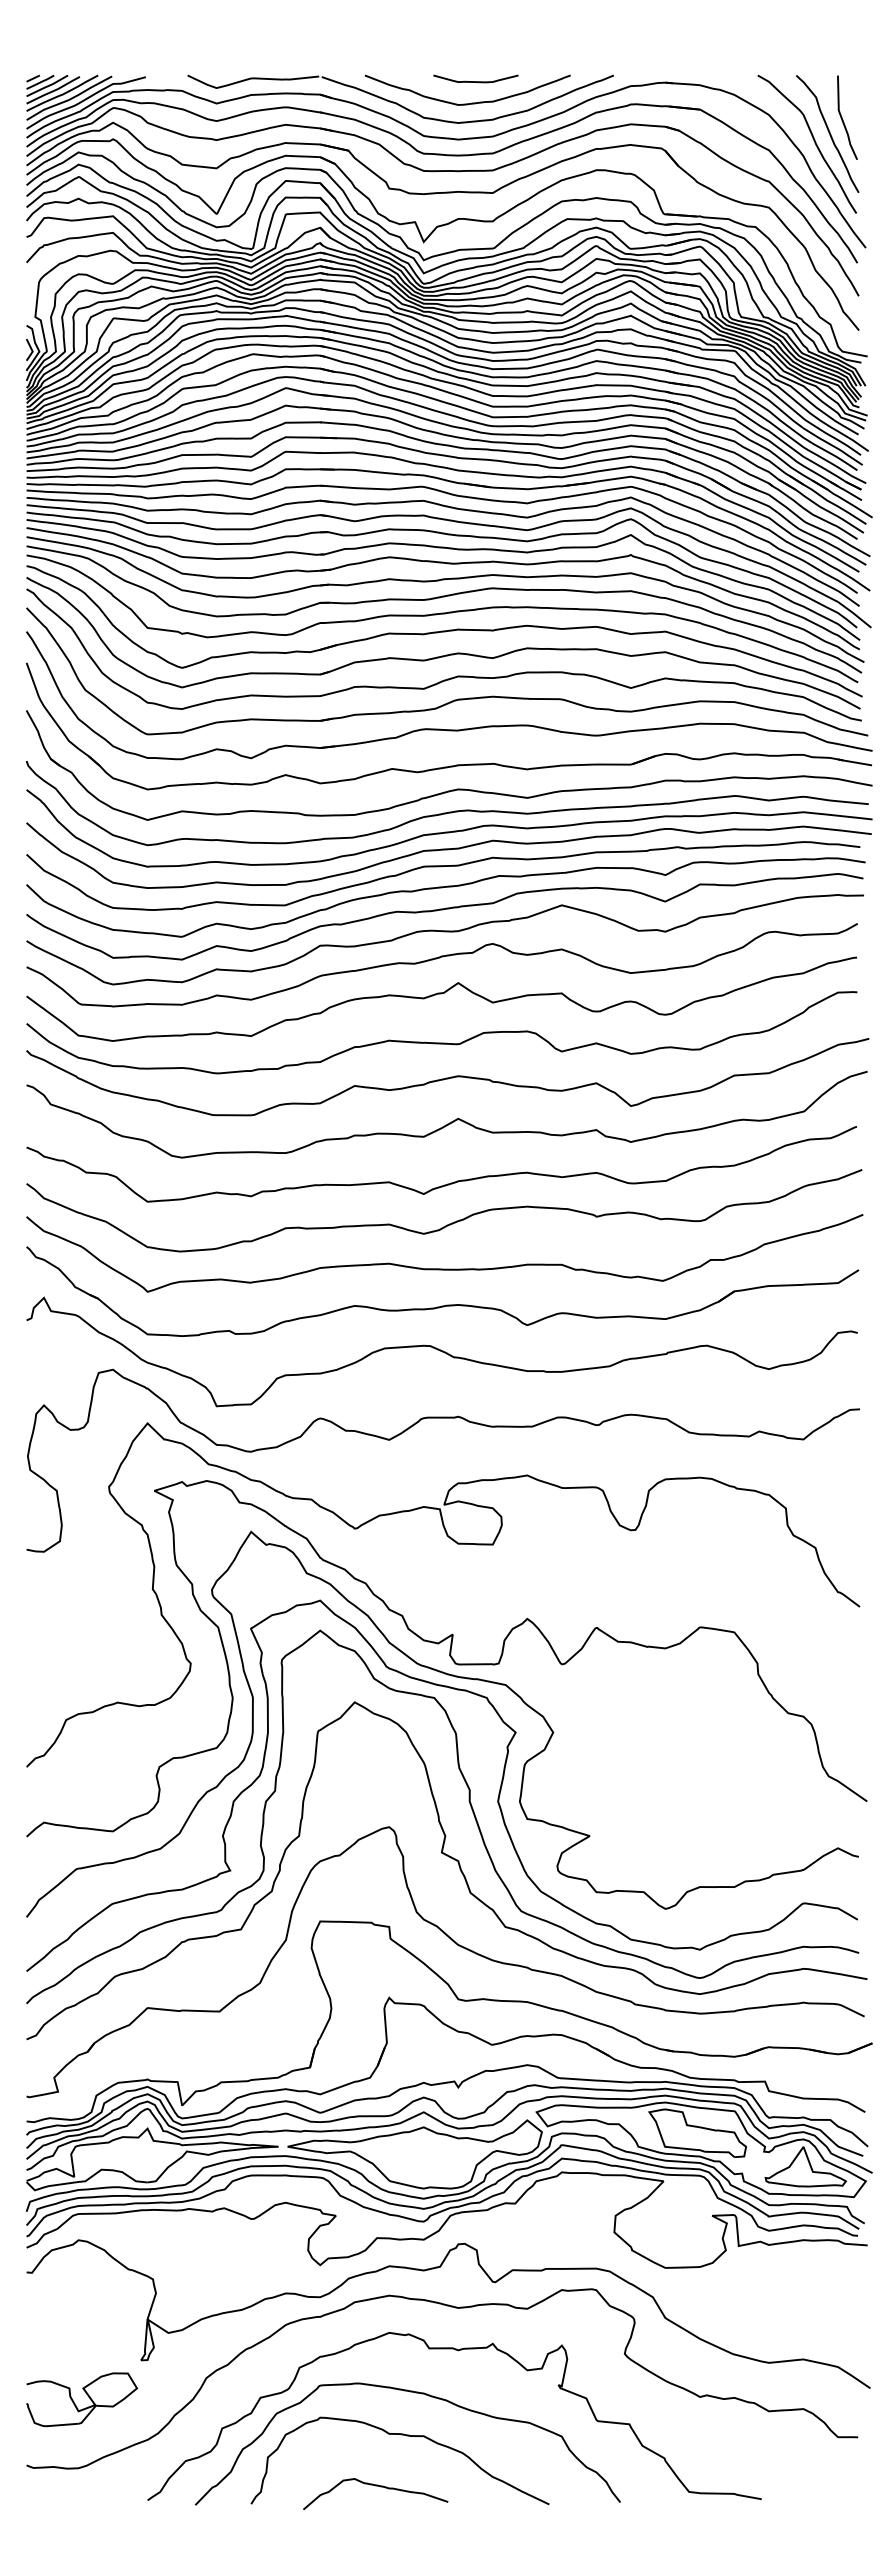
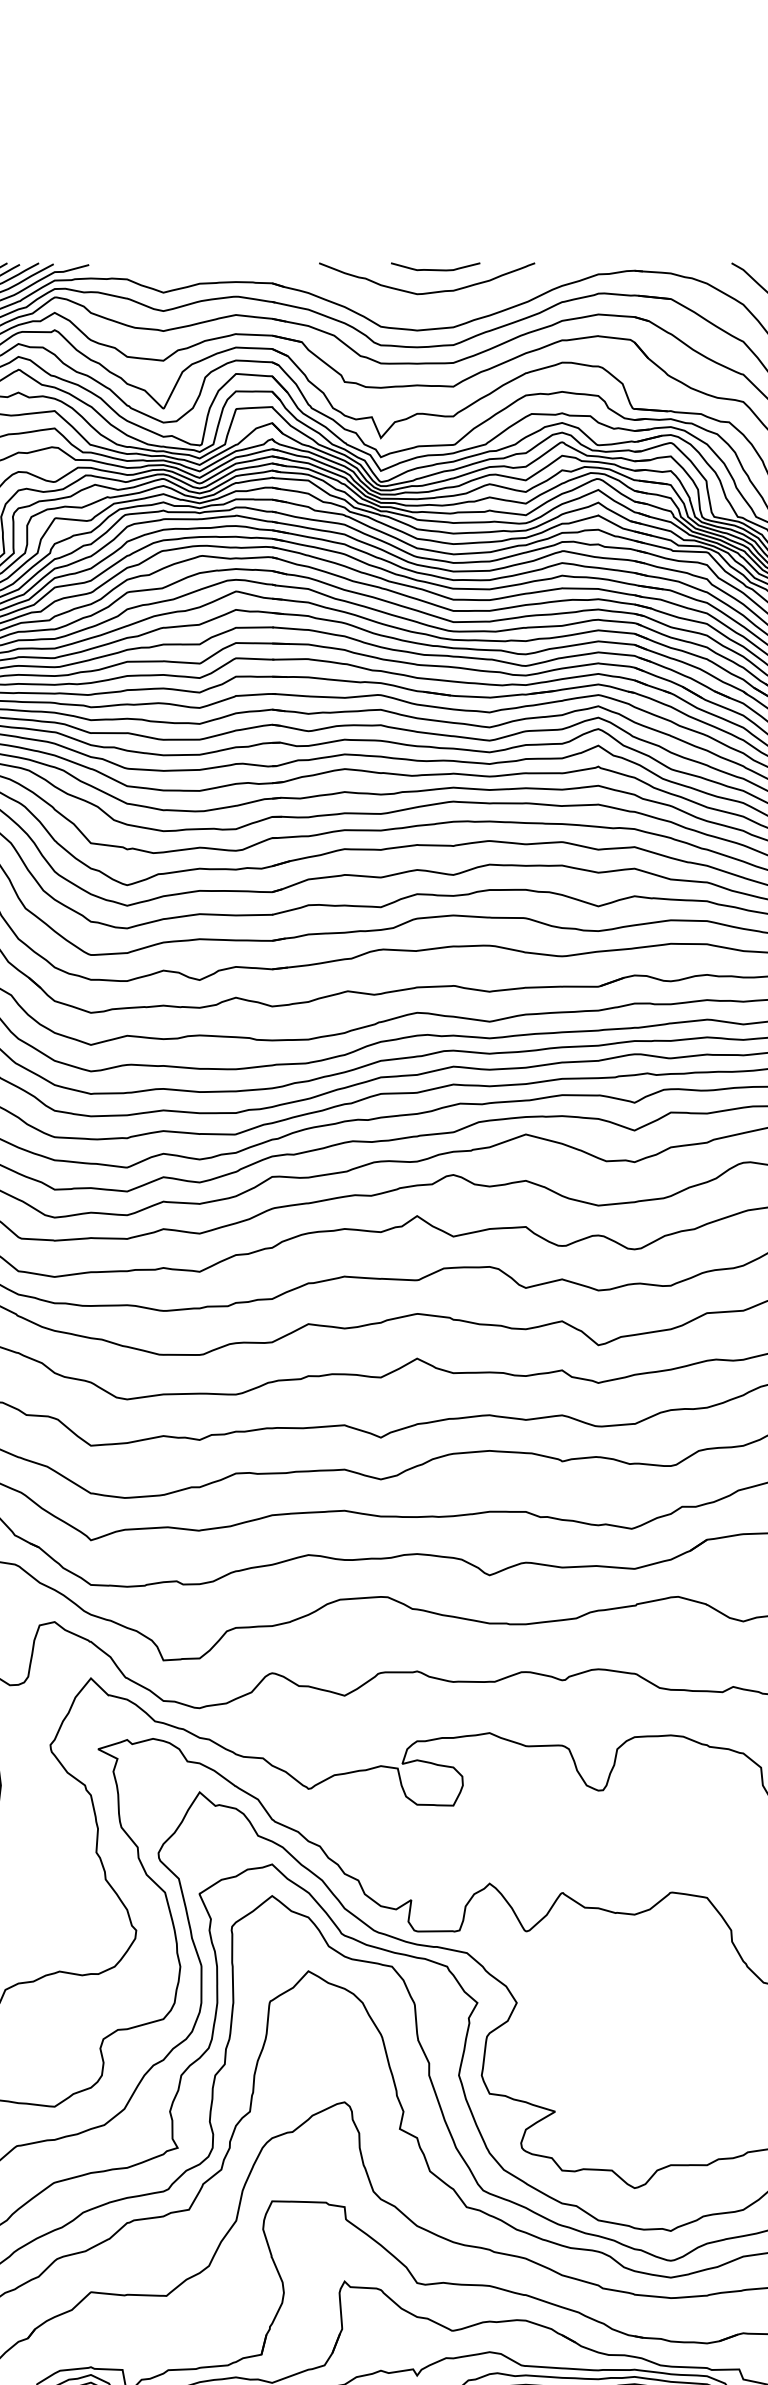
part: (400, 98) -> (356, 287), removed

